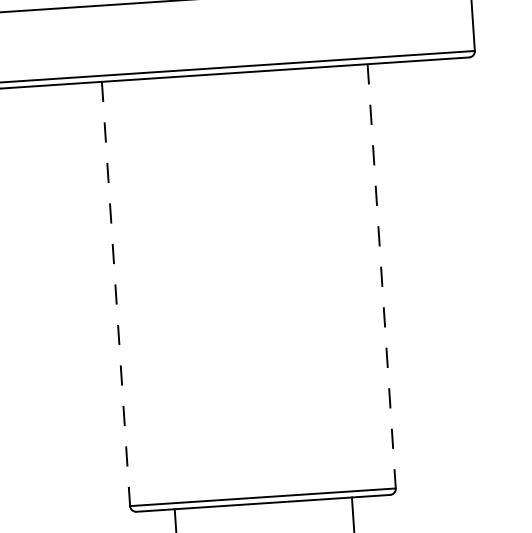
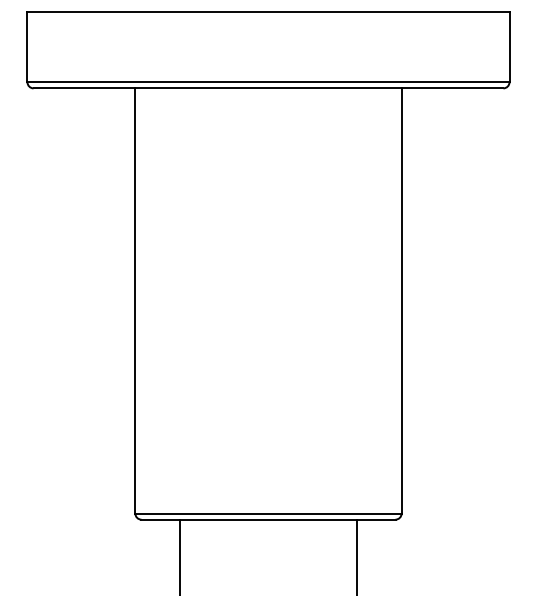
line: (381, 275) -> (401, 300), dashed -> solid
line: (116, 293) -> (135, 300), dashed -> solid

